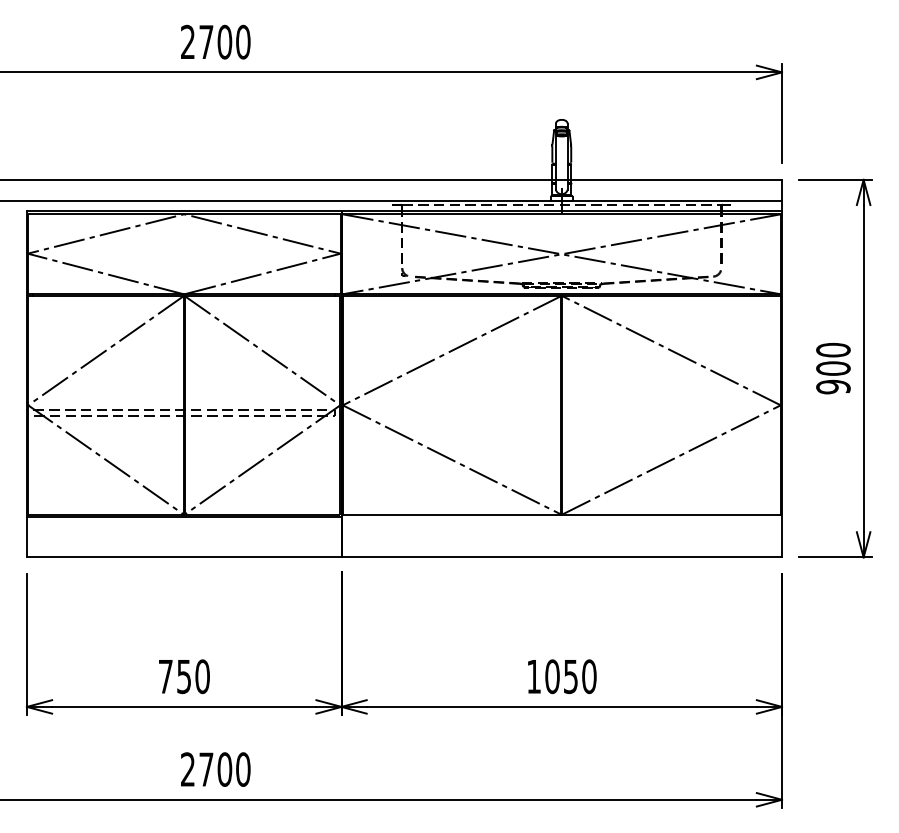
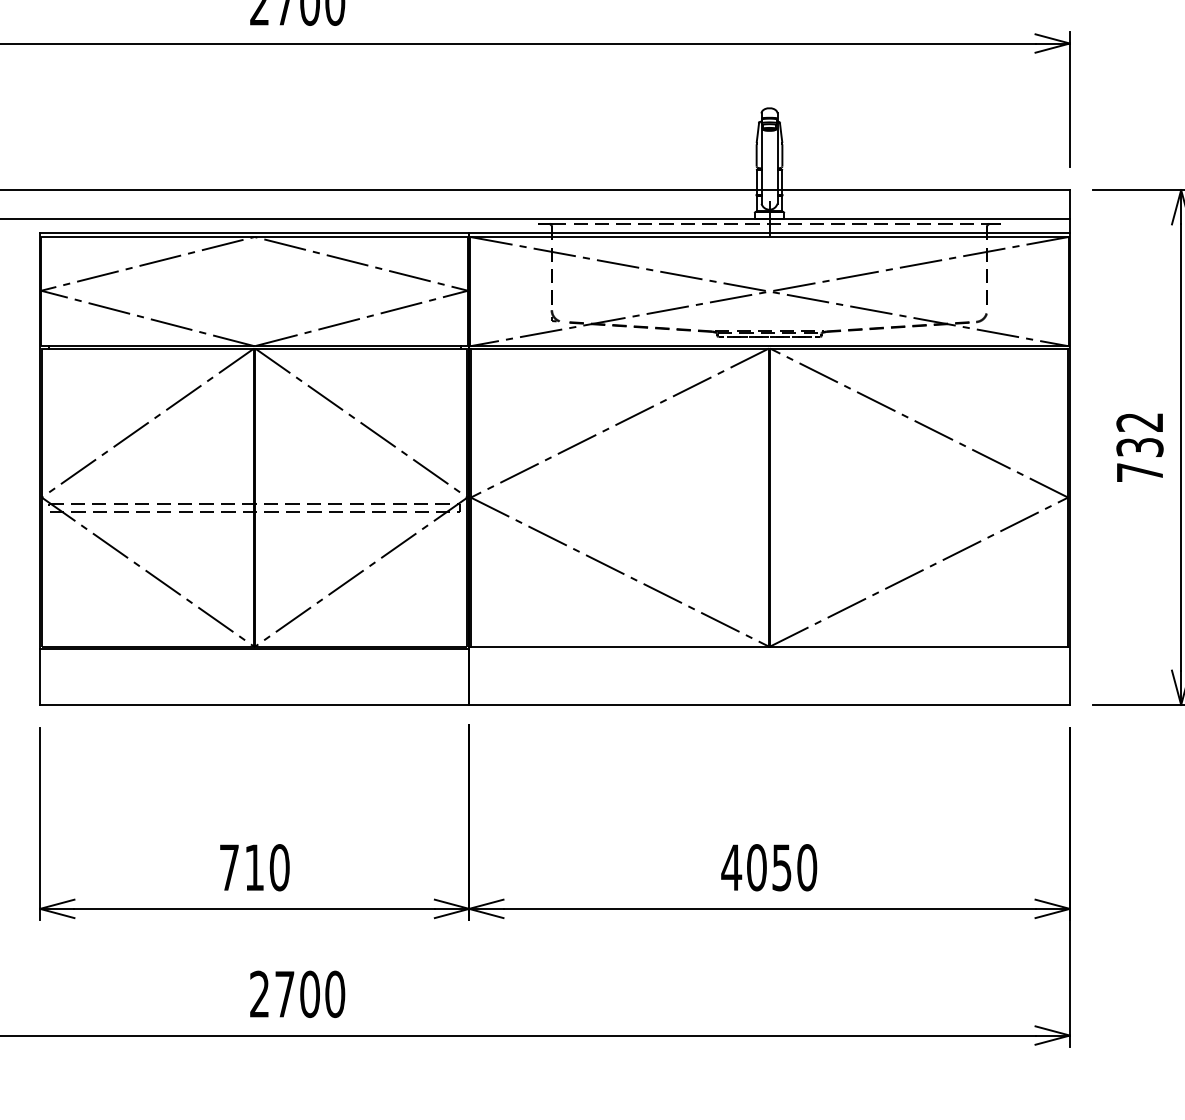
text: (833, 368) -> (1140, 447), 900 -> 732
text: (533, 676) -> (730, 867), 1050 -> 4050
text: (183, 677) -> (253, 868), 750 -> 710

